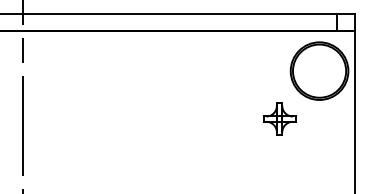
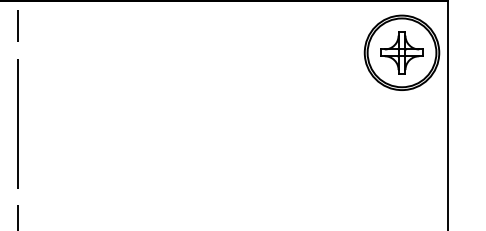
part: (279, 118) -> (401, 52), moved

